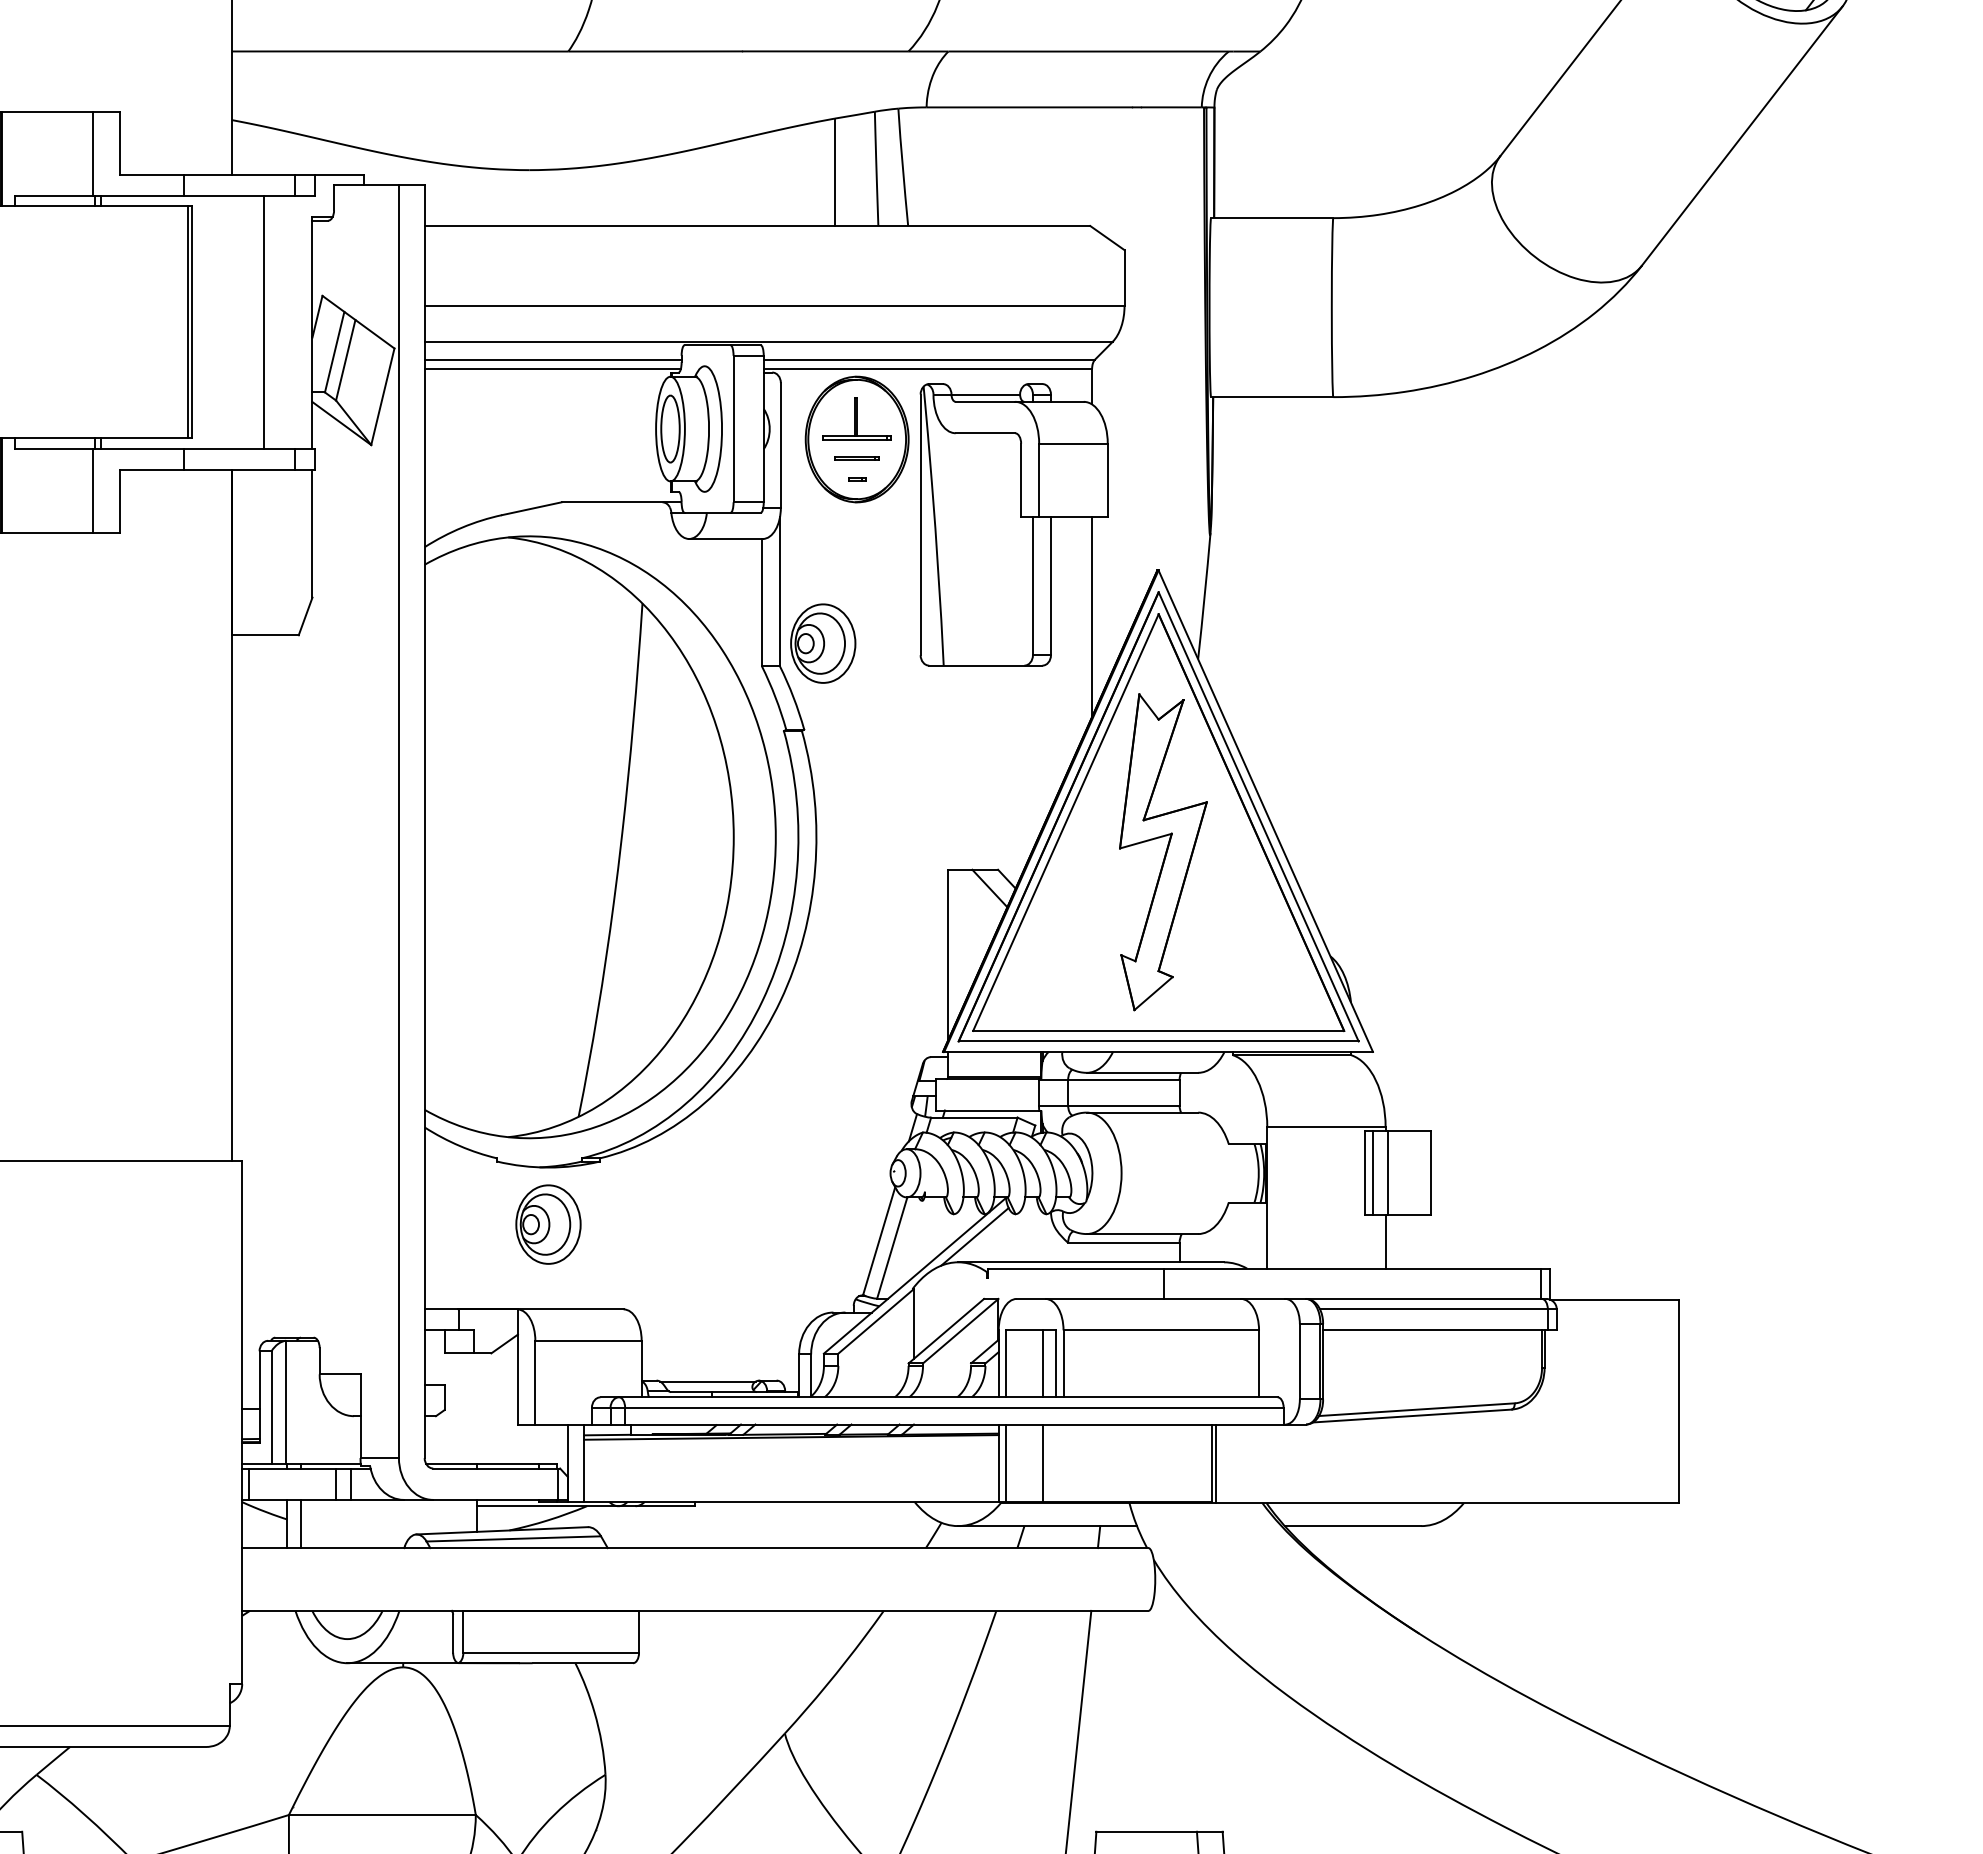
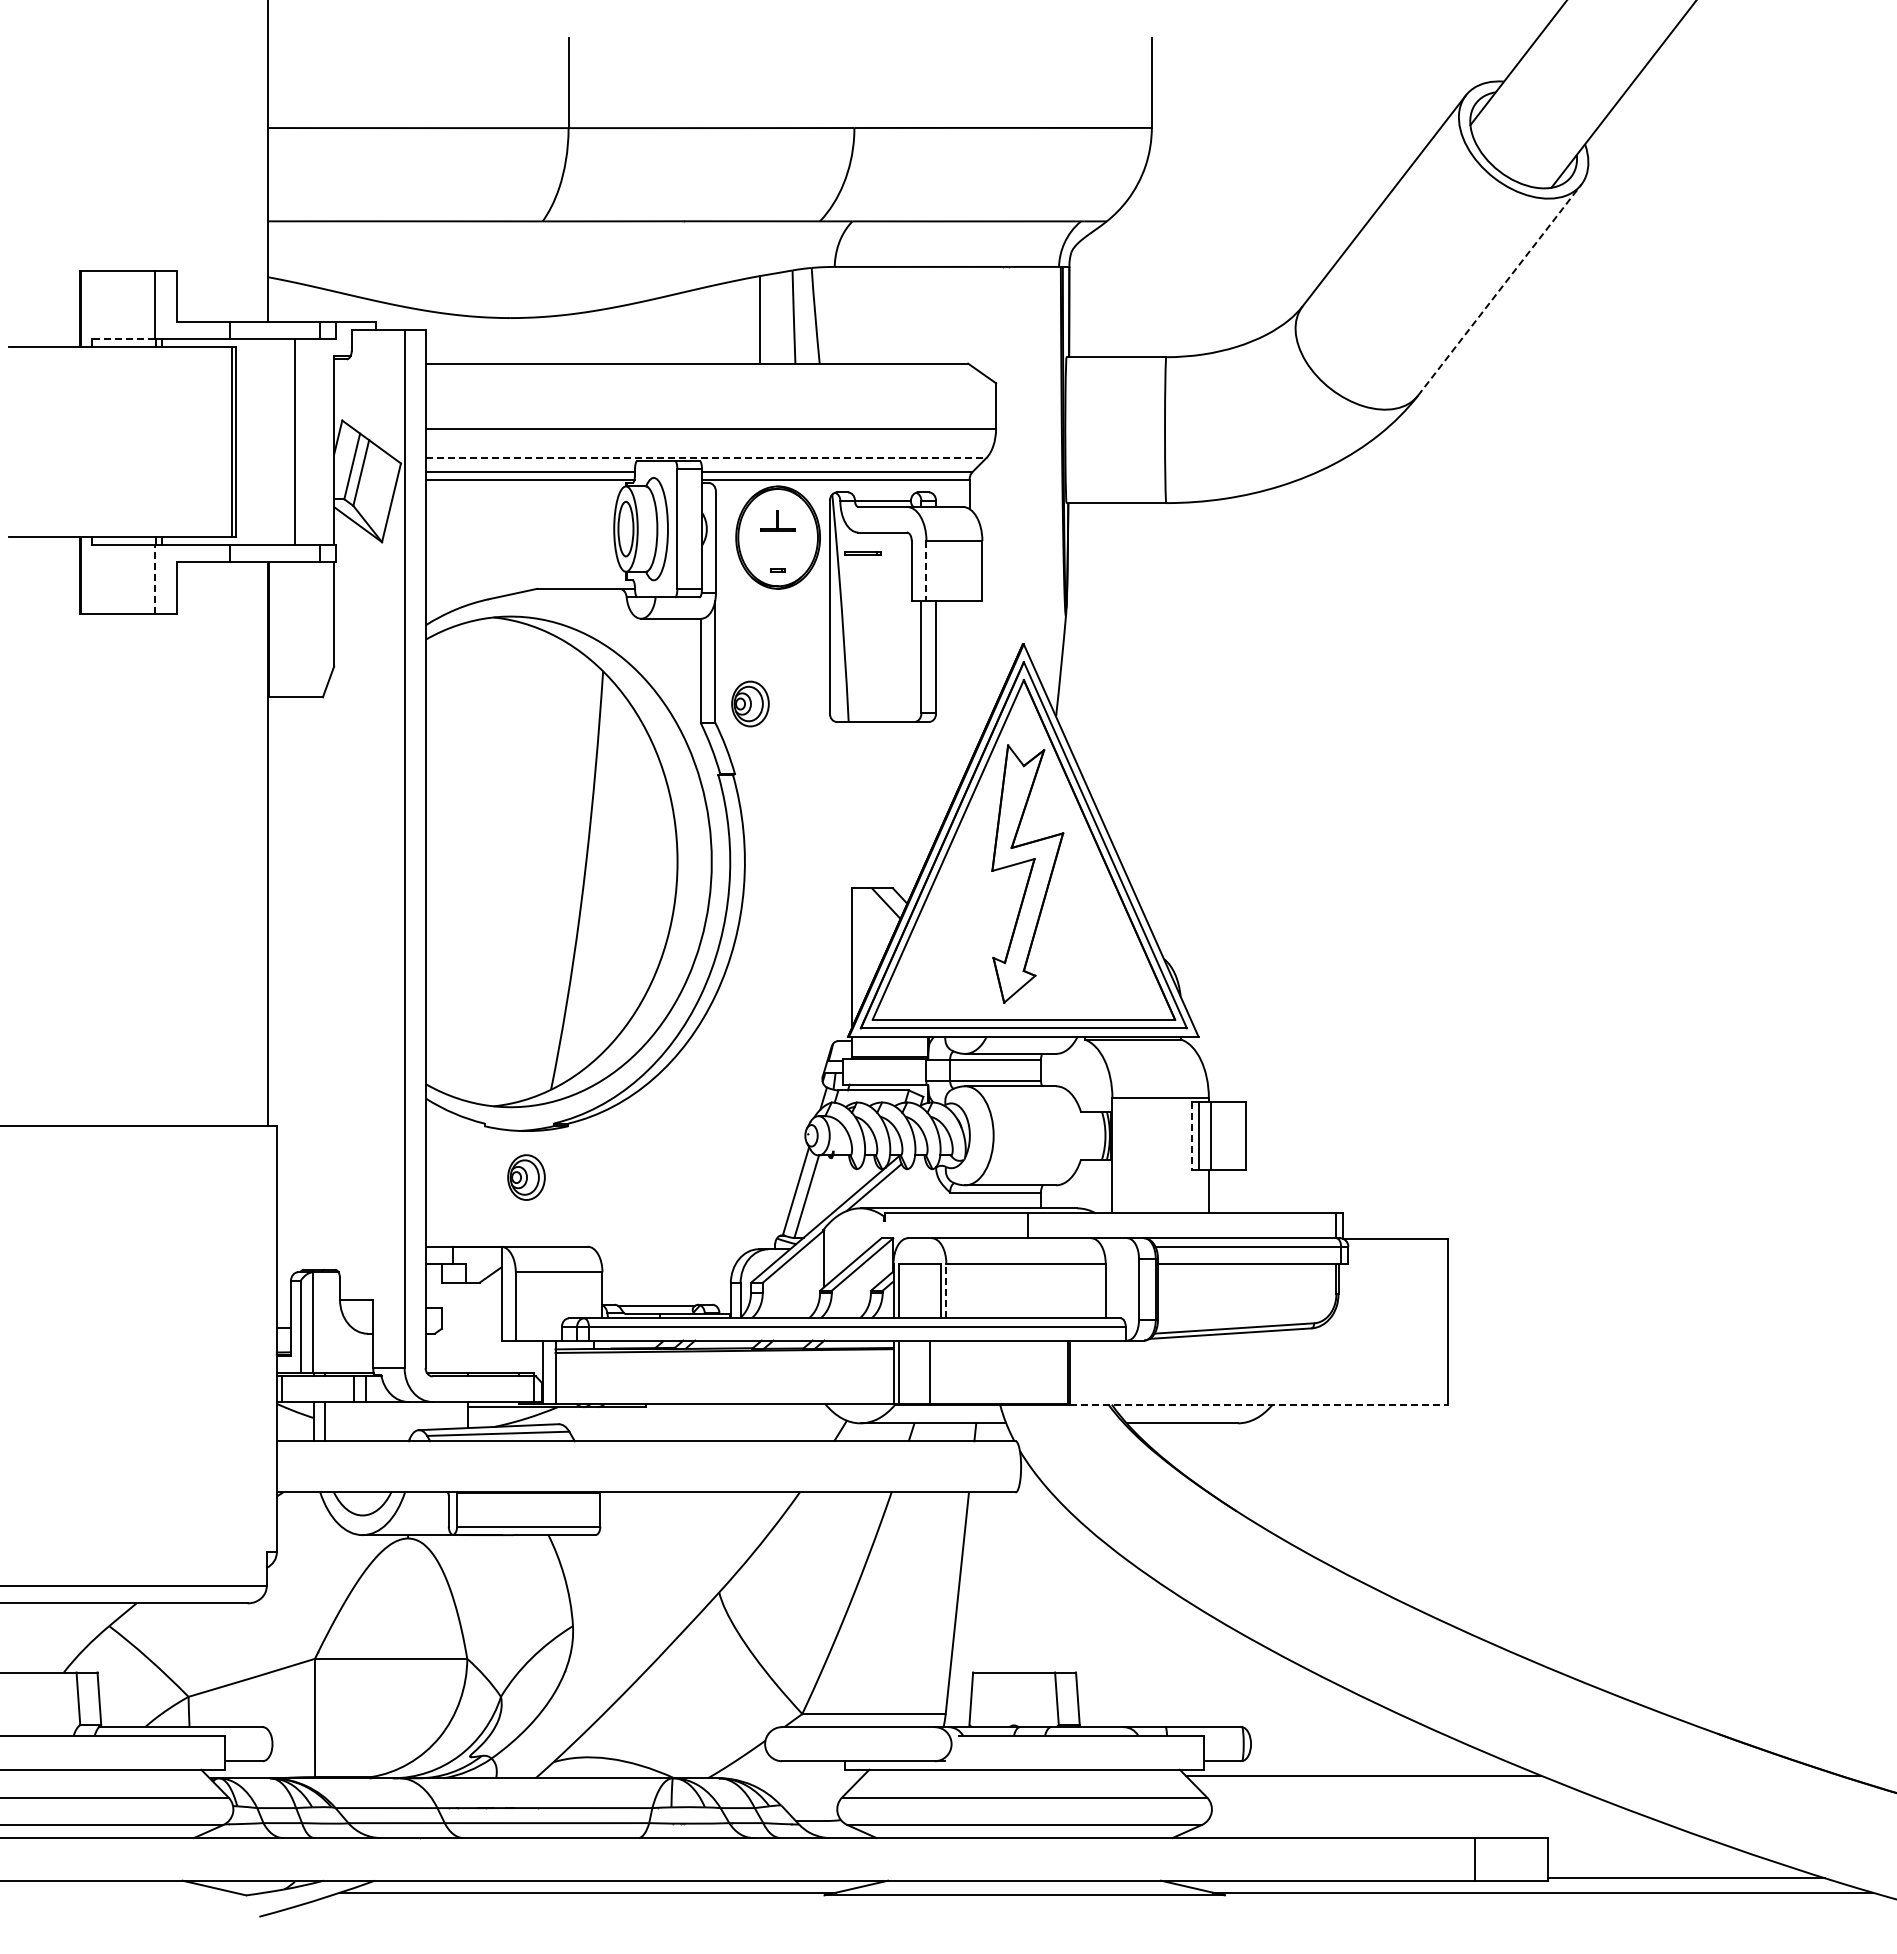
line: (1742, 135) -> (1499, 289), solid -> dashed
line: (54, 195) -> (123, 338), solid -> dashed
line: (769, 342) -> (706, 458), solid -> dashed
part: (856, 418) -> (777, 520), size x0.6
line: (856, 457) -> (862, 552), moved
line: (1039, 479) -> (926, 570), solid -> dashed
line: (92, 489) -> (154, 578), solid -> dashed
line: (1091, 615) -> (969, 681), removed
part: (823, 642) -> (750, 703), size x0.7
line: (1365, 1174) -> (1192, 1136), solid -> dashed
part: (548, 1224) -> (526, 1177), size x0.7
line: (1042, 1363) -> (929, 1290), removed
line: (1063, 1363) -> (946, 1290), solid -> dashed
line: (1447, 1502) -> (1259, 1404), solid -> dashed

